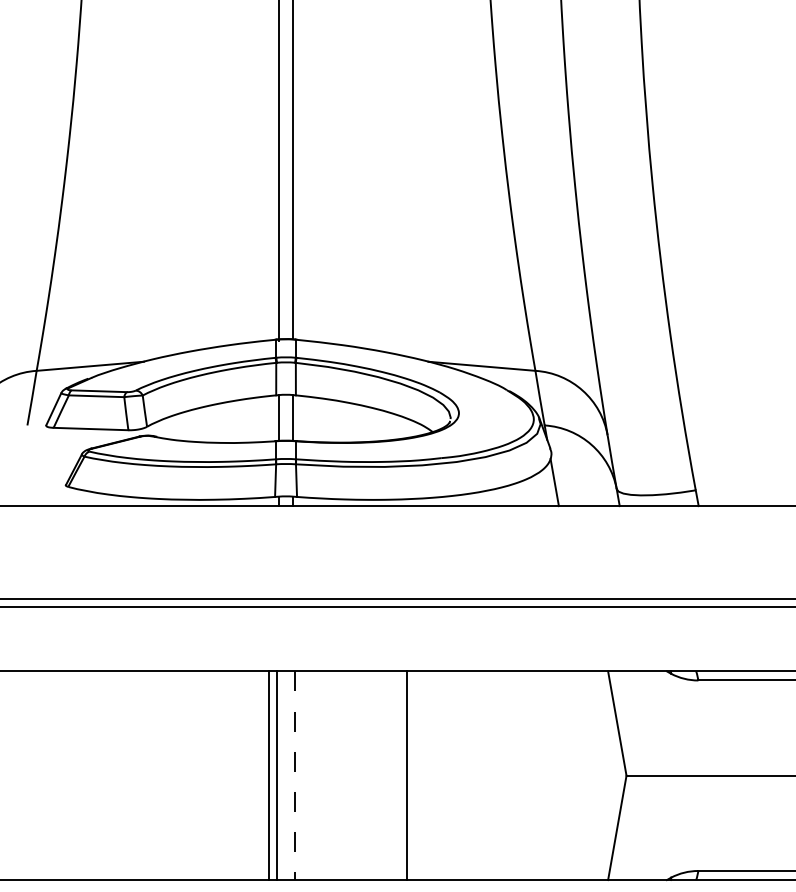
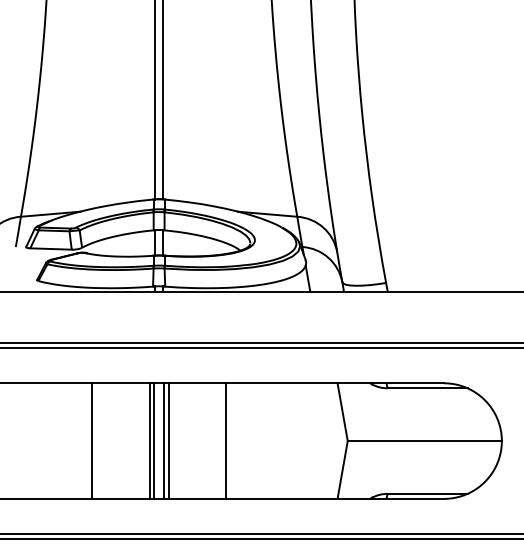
line: (165, 774) -> (92, 440), added
line: (302, 774) -> (168, 440), added
line: (293, 776) -> (163, 441), dashed -> solid

